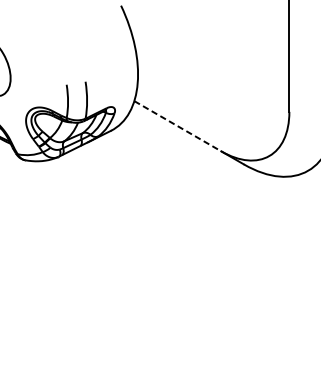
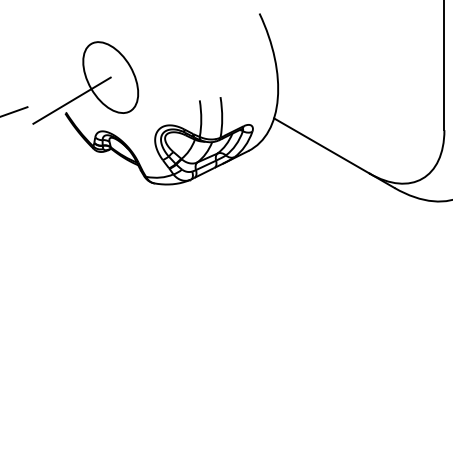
line: (178, 126) -> (322, 146), dashed -> solid

